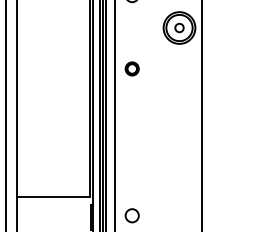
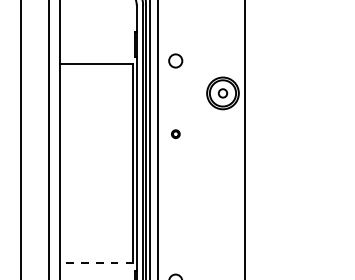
part: (132, 68) -> (175, 133), size x0.6
line: (53, 197) -> (96, 262), solid -> dashed

